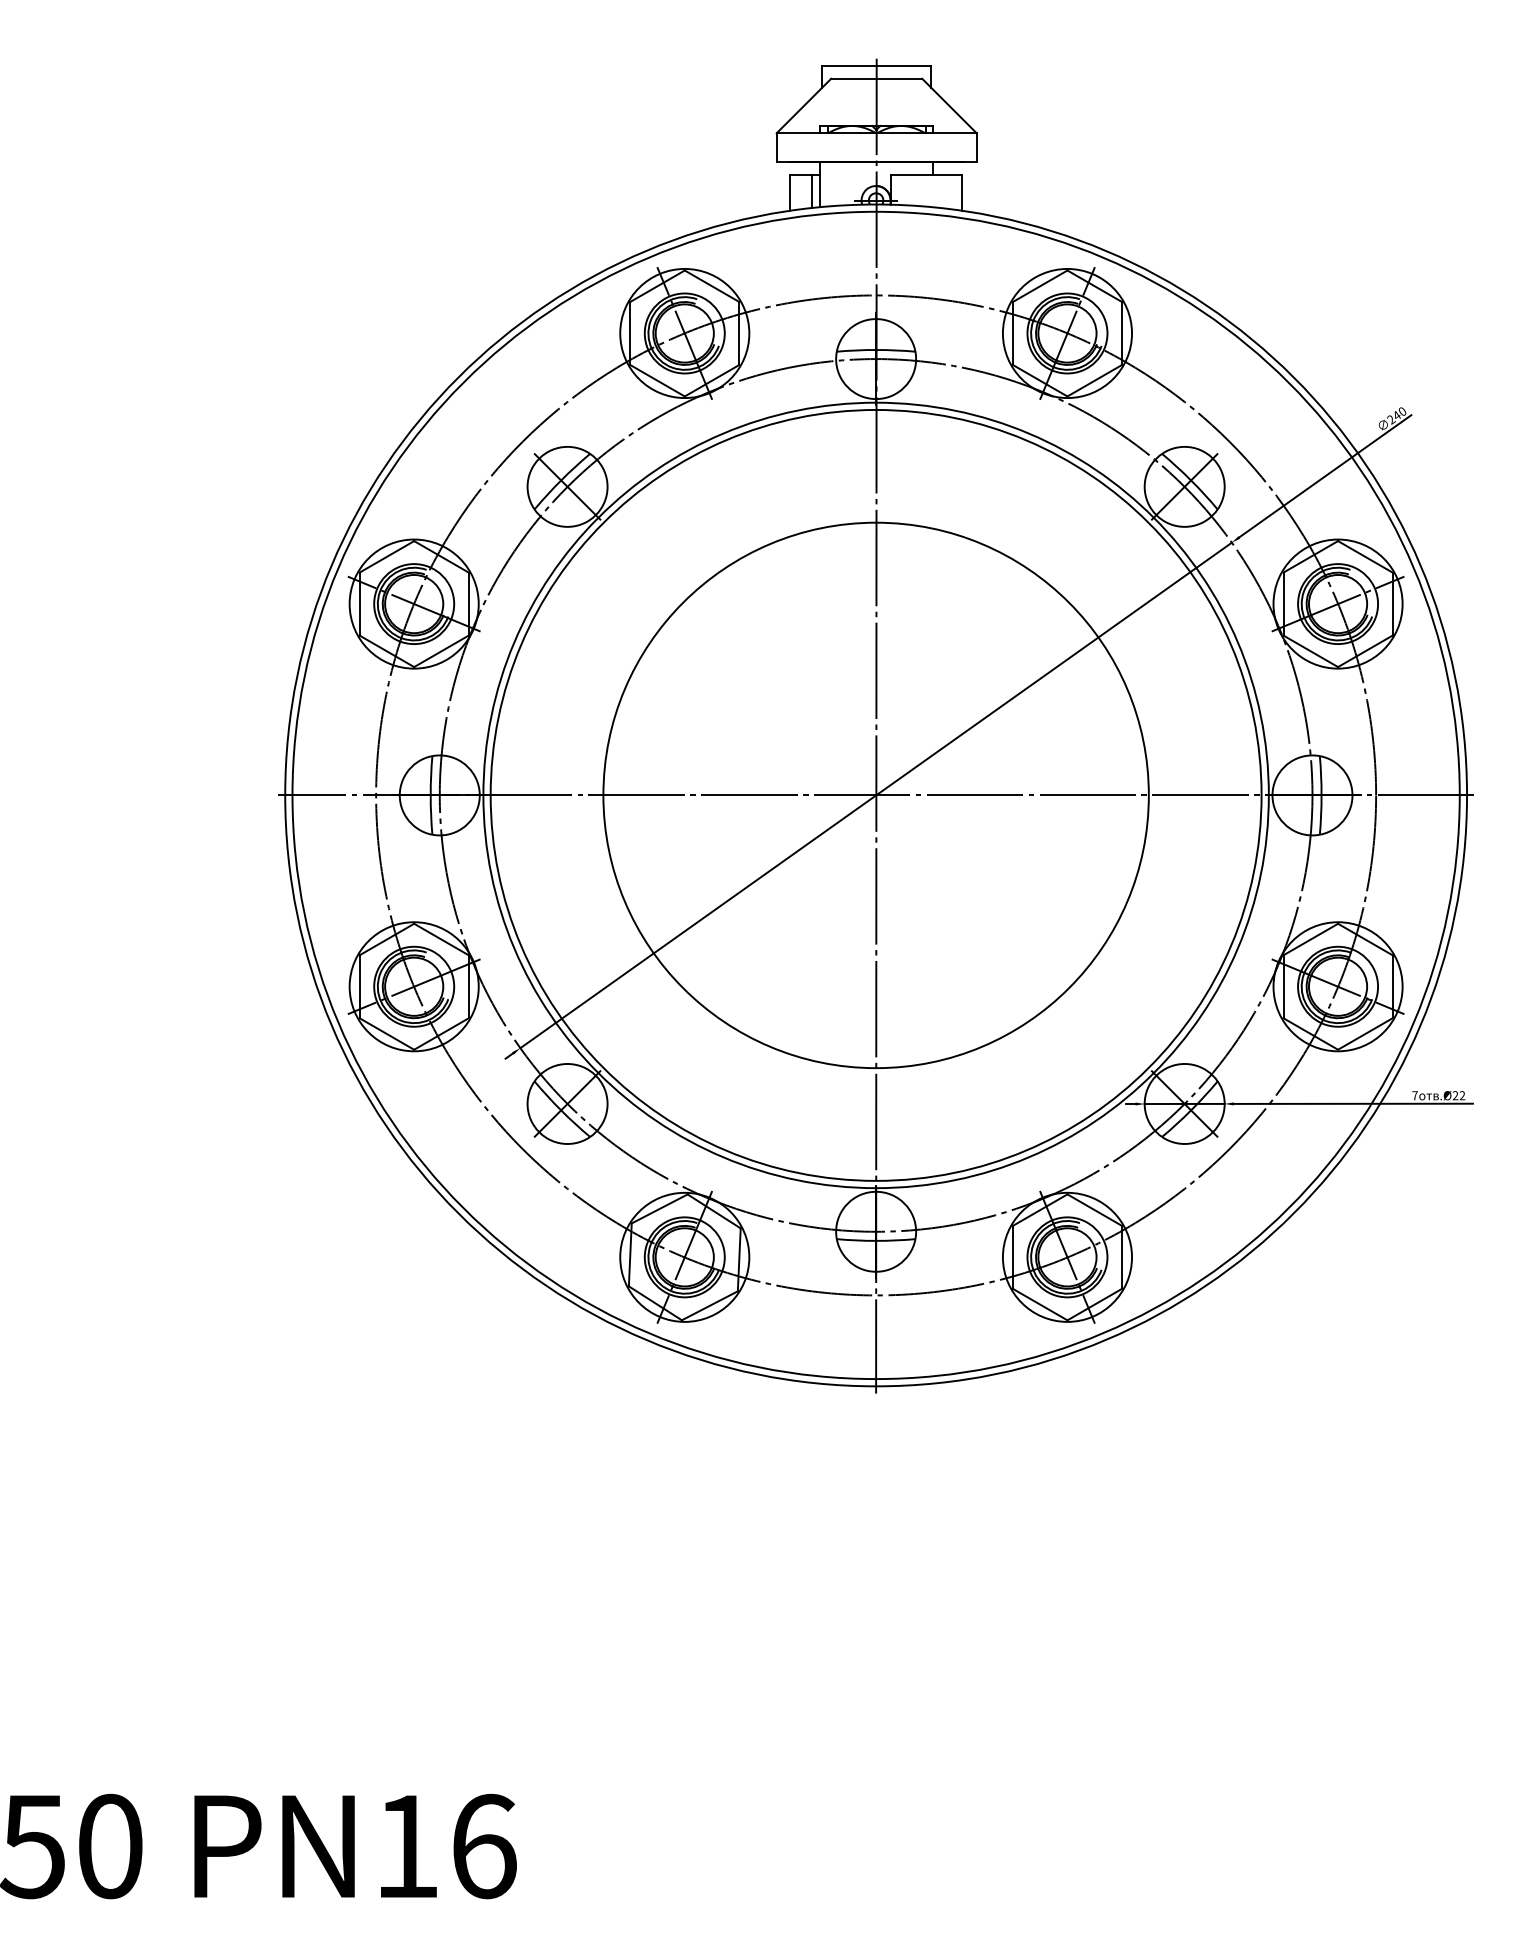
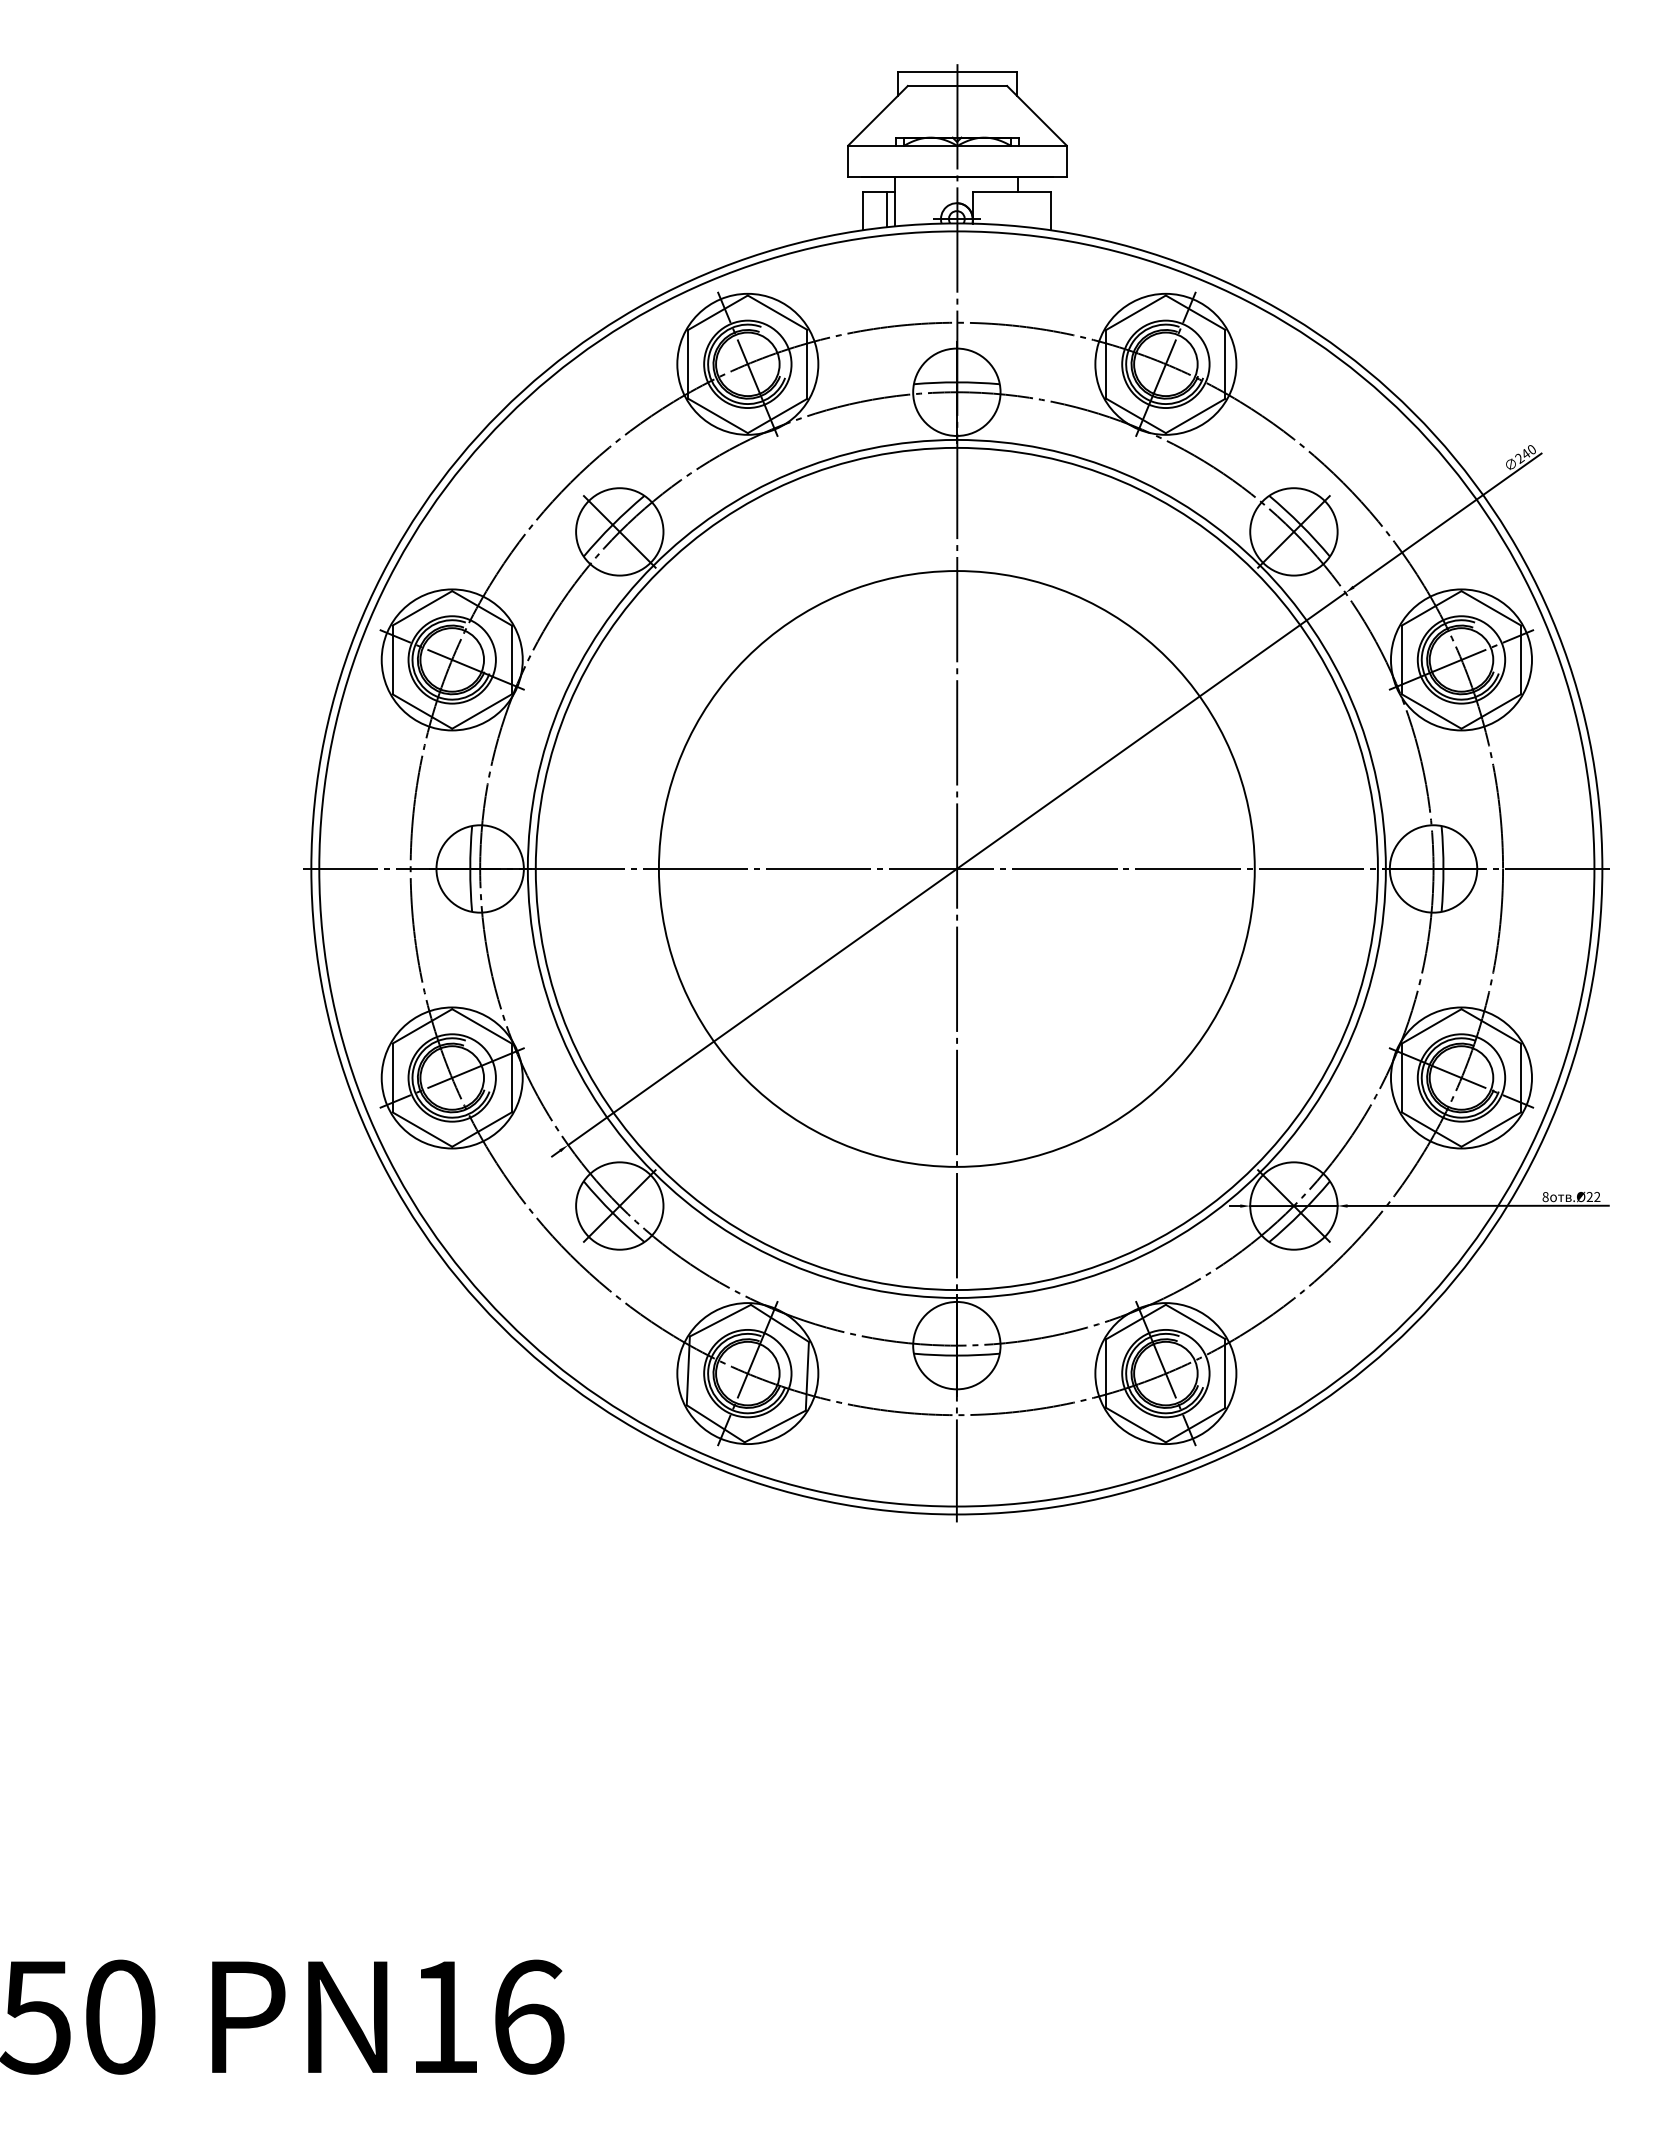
text: (1414, 1096) -> (1545, 1197), 7 -> 8

